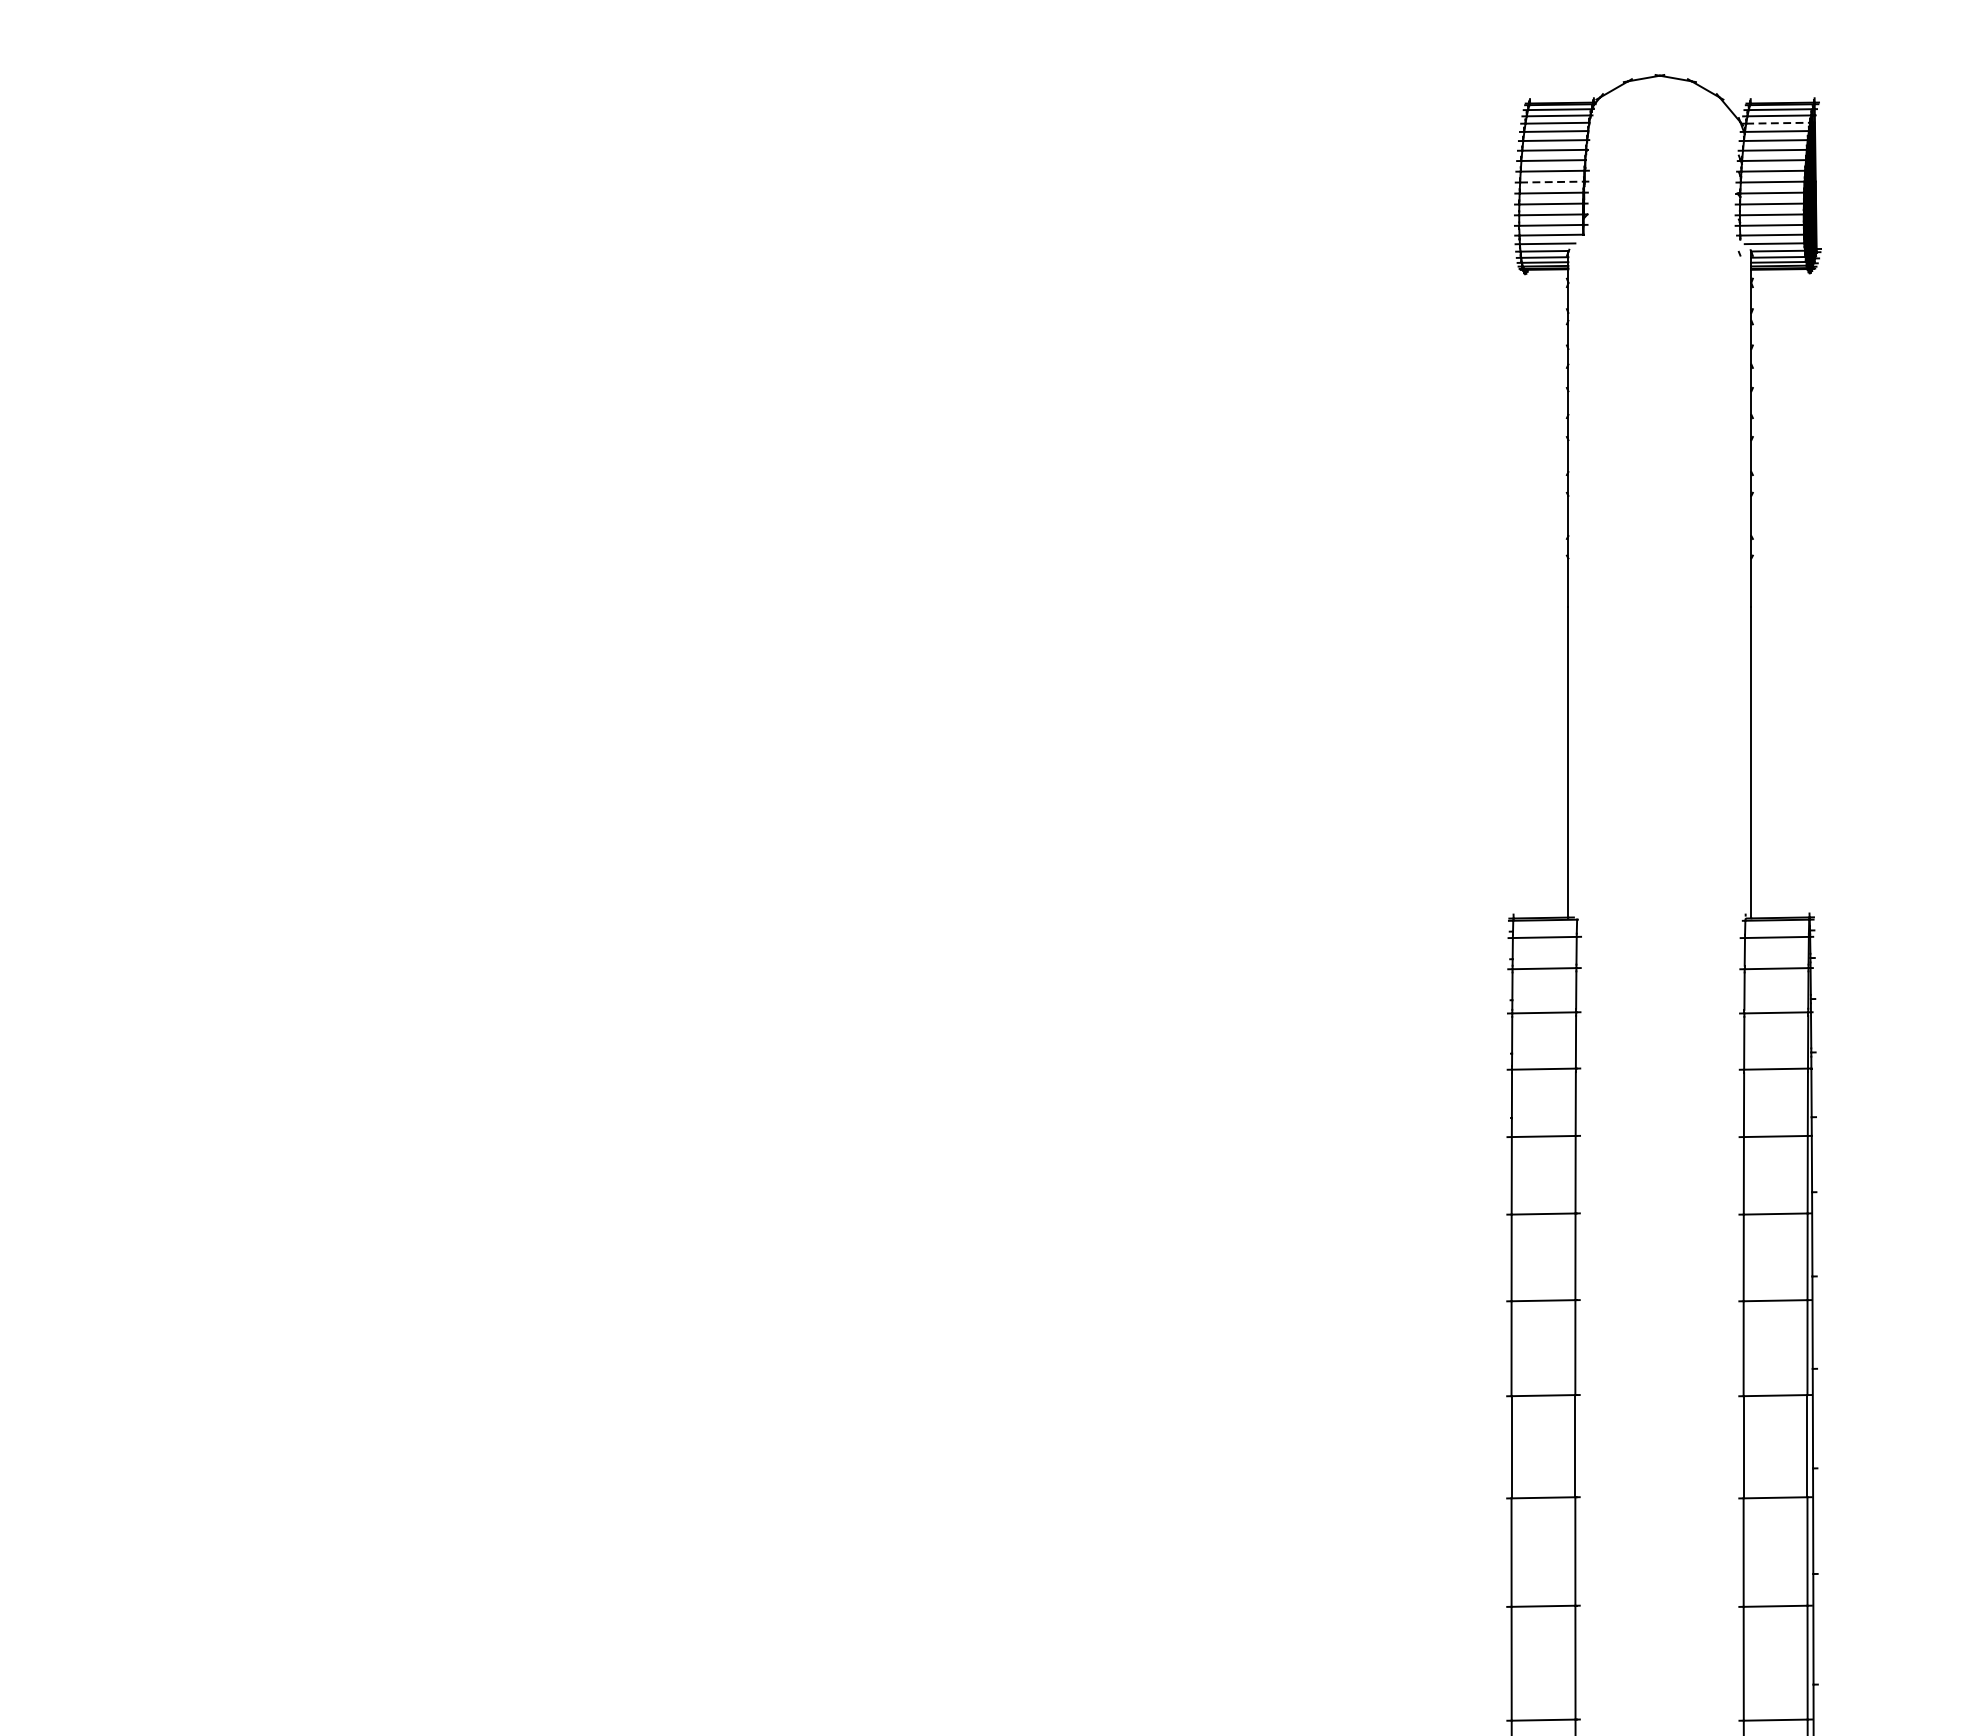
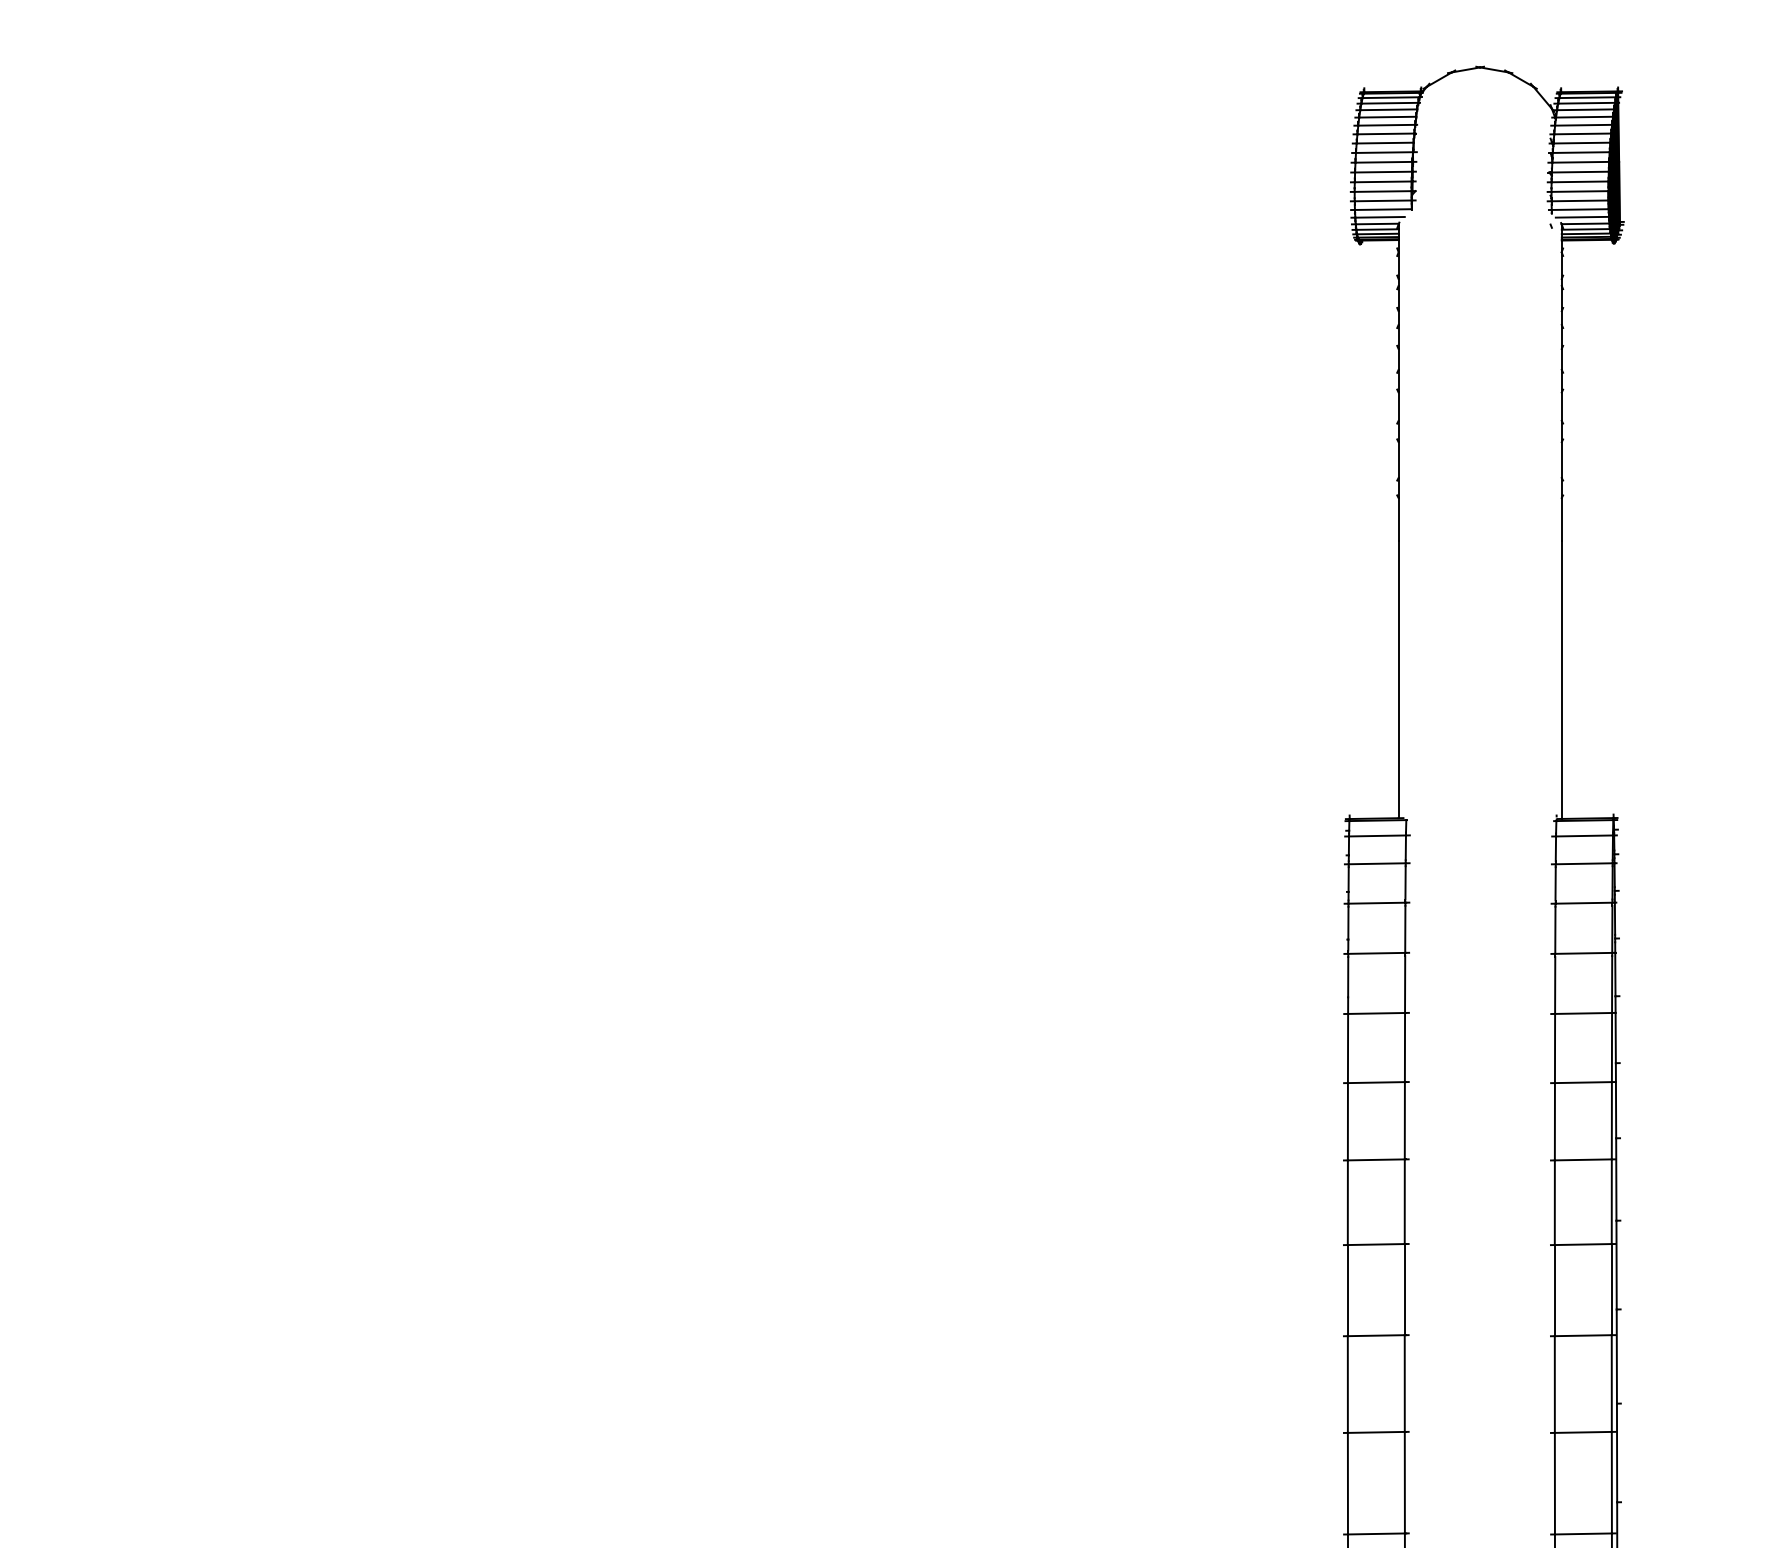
line: (1779, 122) -> (1586, 109), dashed -> solid
line: (1552, 182) -> (1384, 162), dashed -> solid

